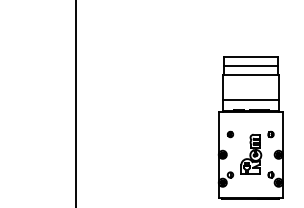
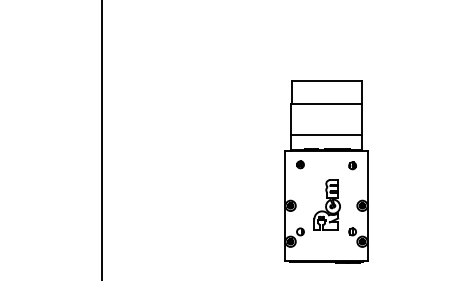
line: (250, 65) -> (326, 91), removed
part: (230, 134) -> (300, 164), moved
part: (270, 134) -> (352, 165), moved

